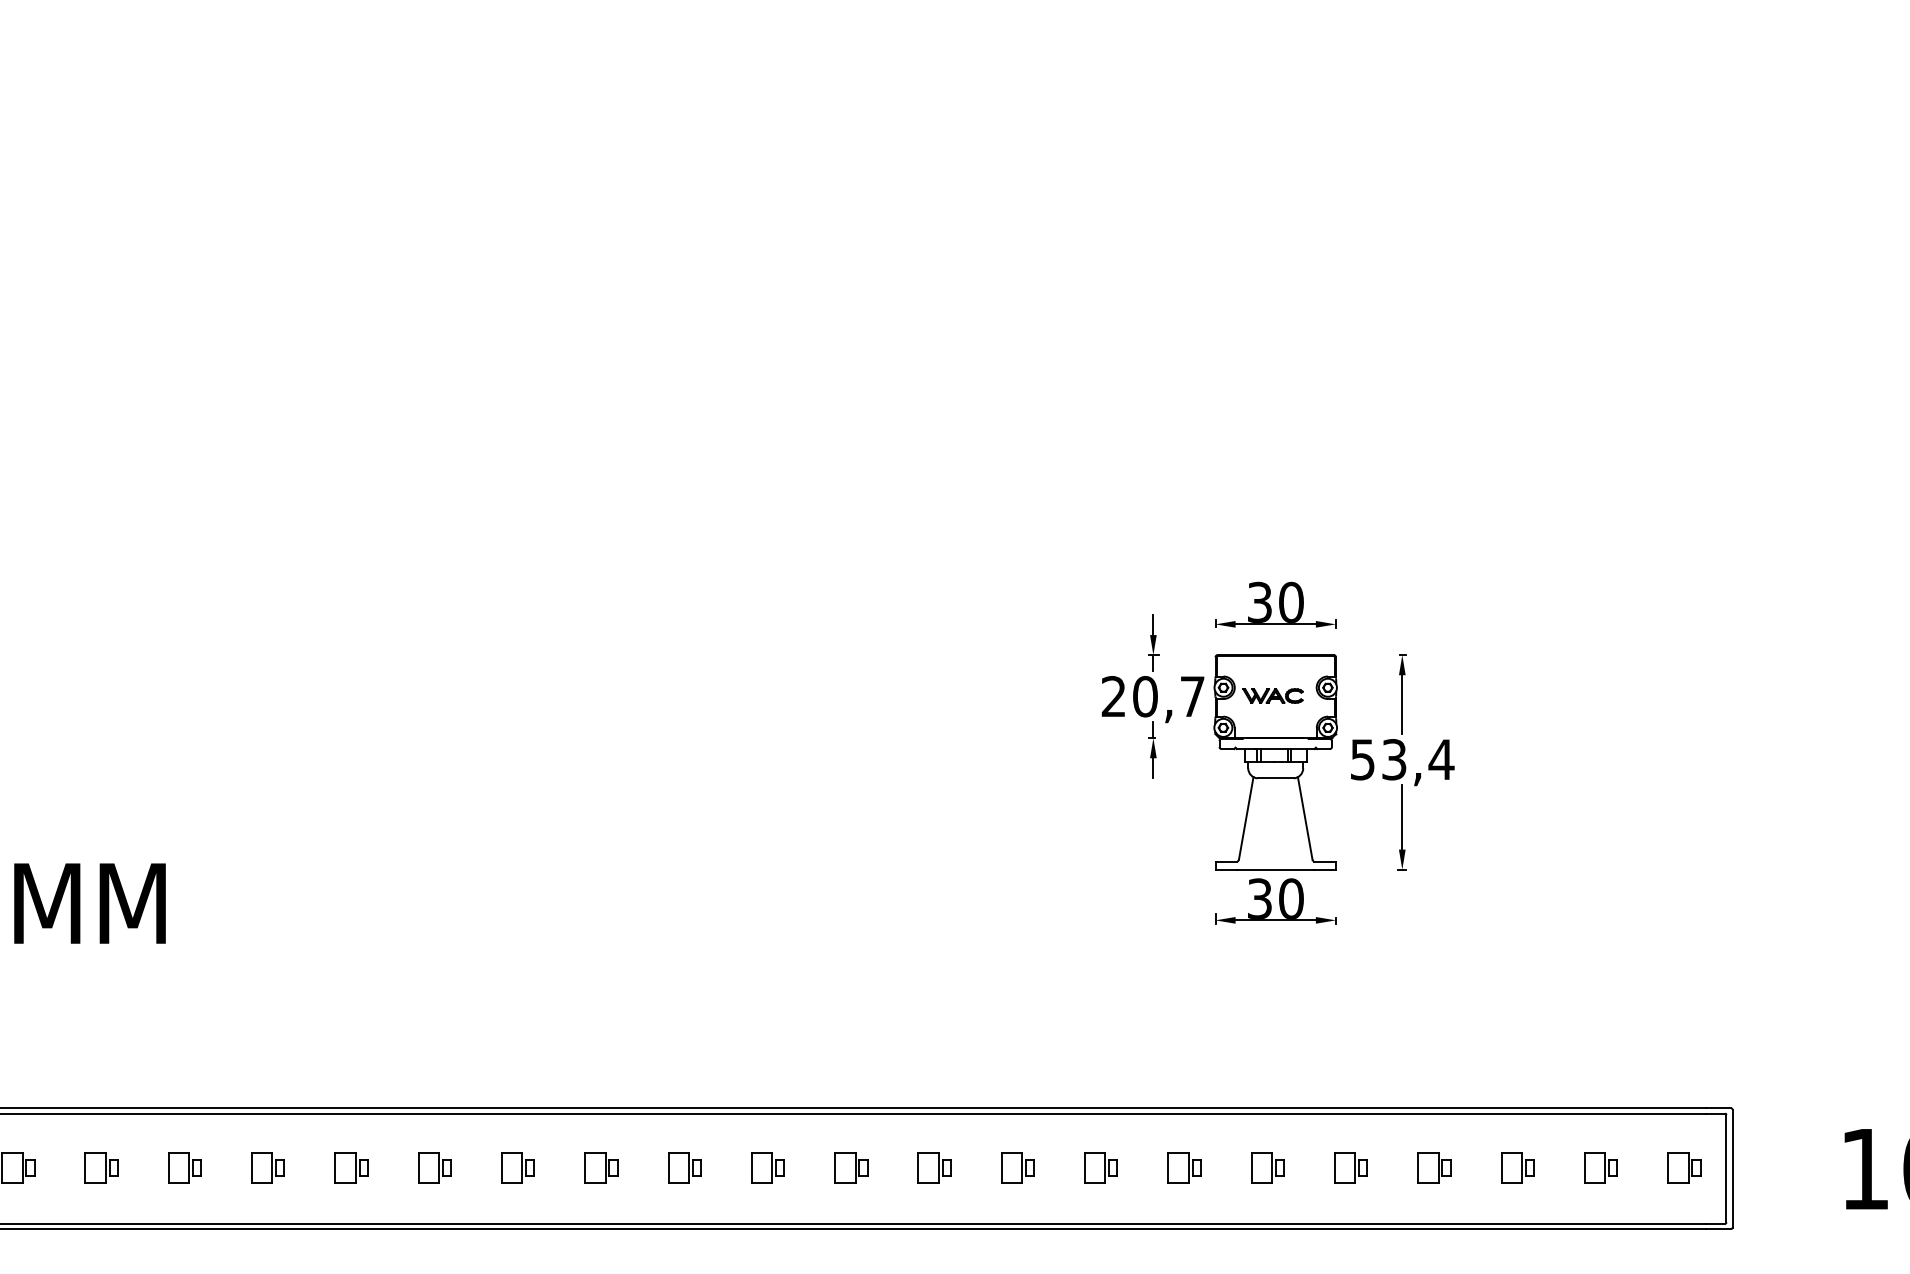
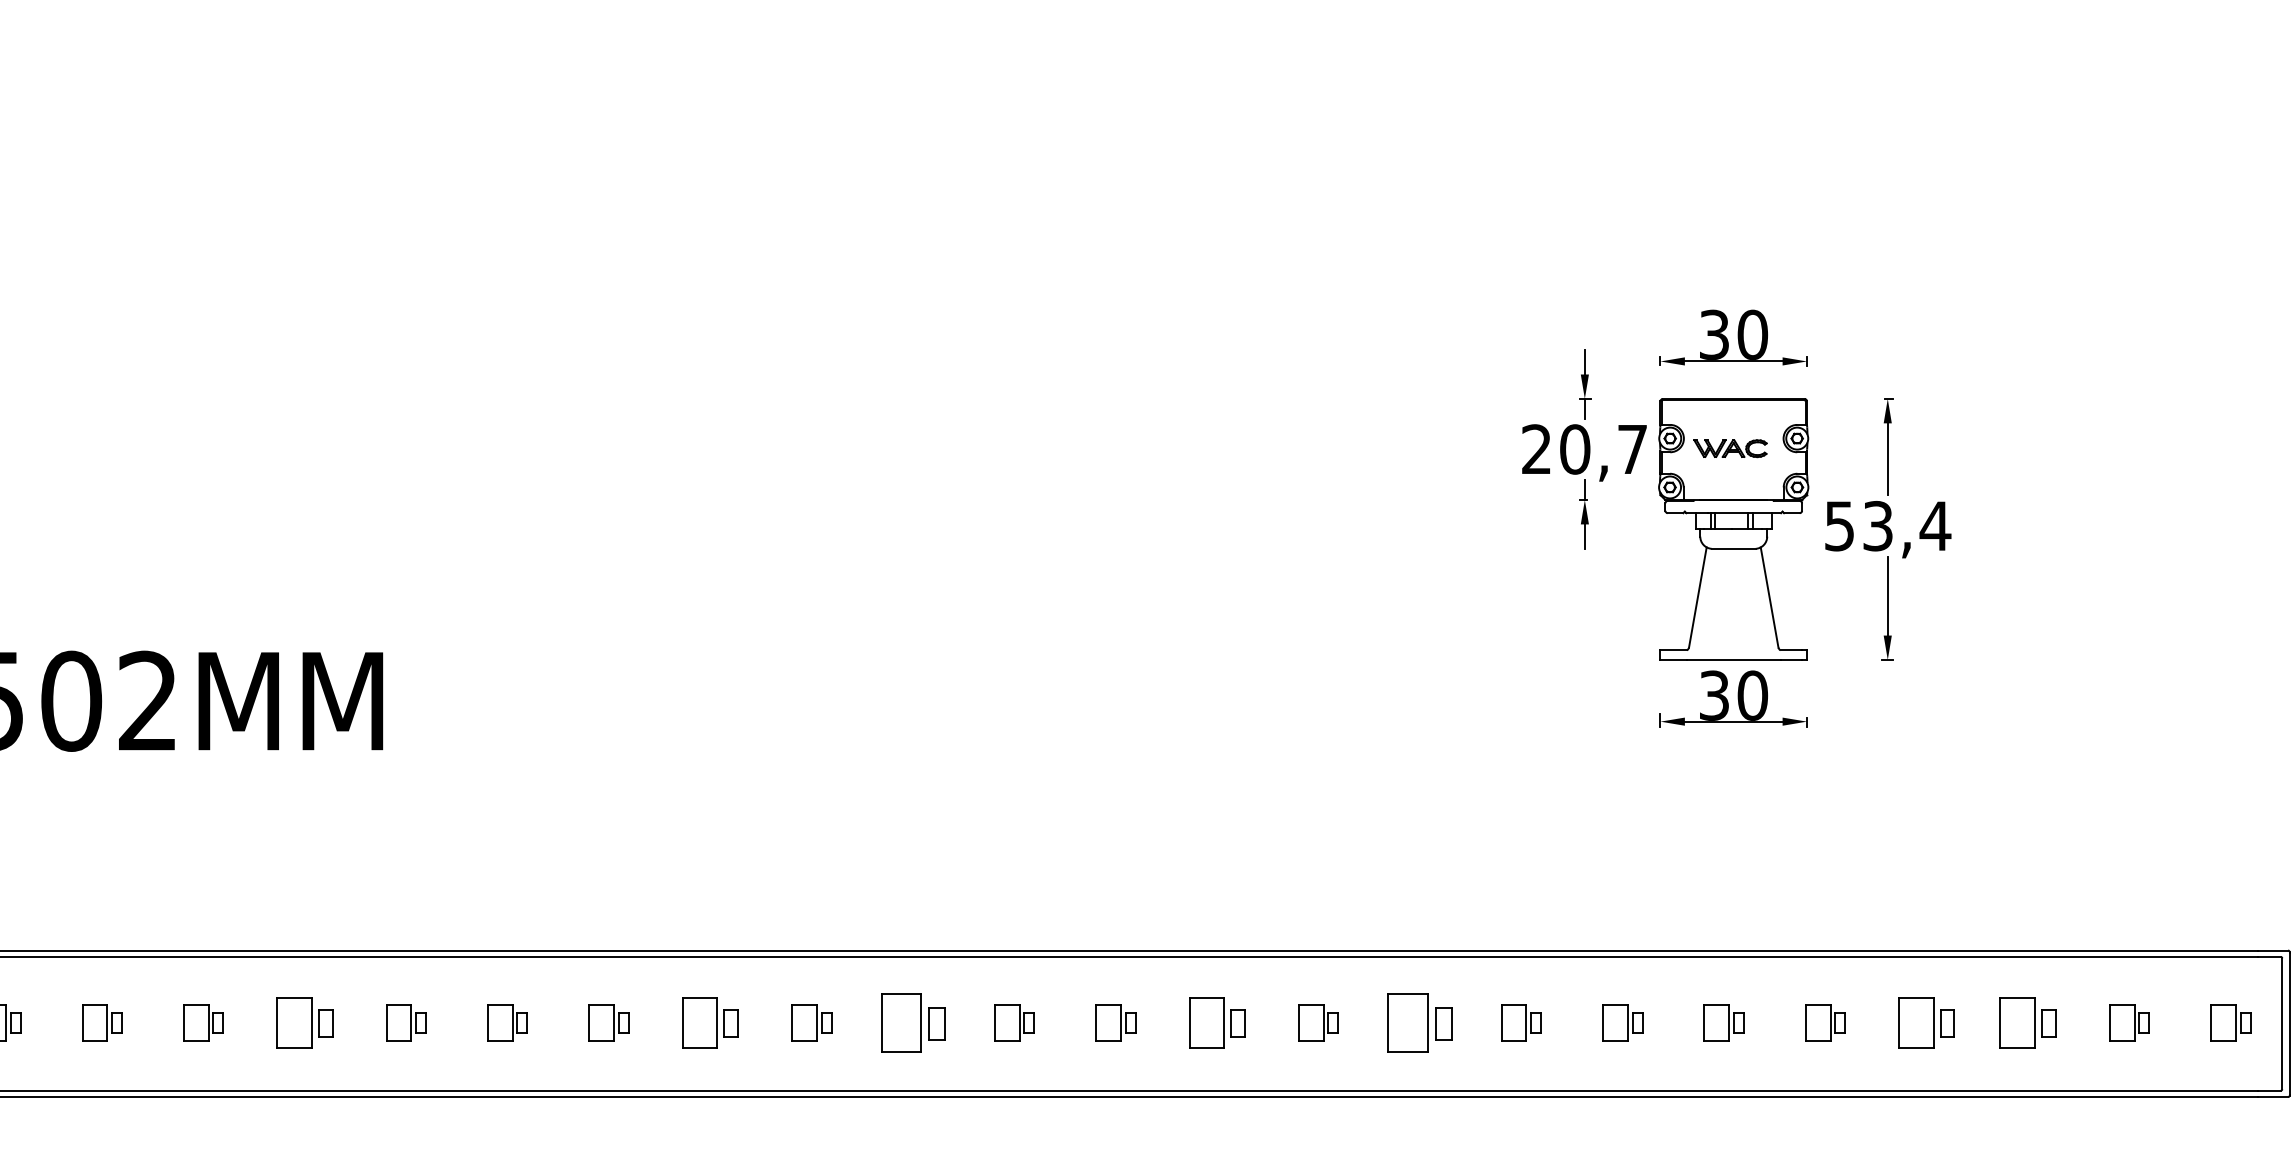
part: (101, 1167) -> (304, 1022), size x1.4
part: (434, 1167) -> (710, 1022), size x1.4
part: (601, 1167) -> (913, 1022), size x1.6
part: (851, 1167) -> (1217, 1022), size x1.4
part: (1017, 1167) -> (1419, 1022), size x1.6
part: (1434, 1167) -> (1926, 1022), size x1.4
part: (1517, 1167) -> (2027, 1022), size x1.4

